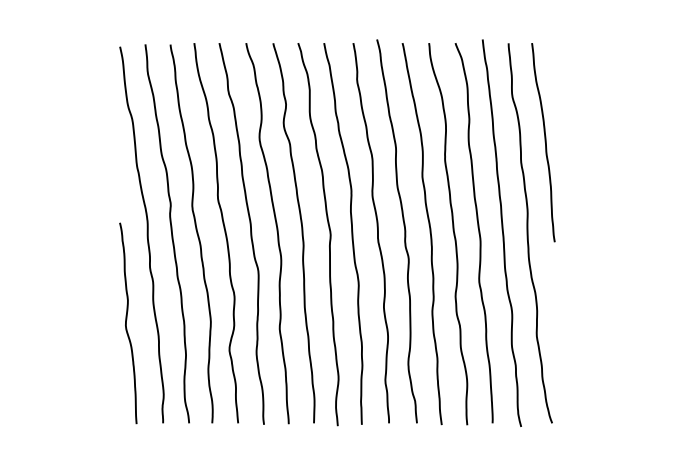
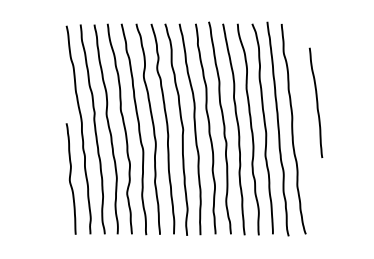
curve: (544, 141) -> (316, 102), moved

